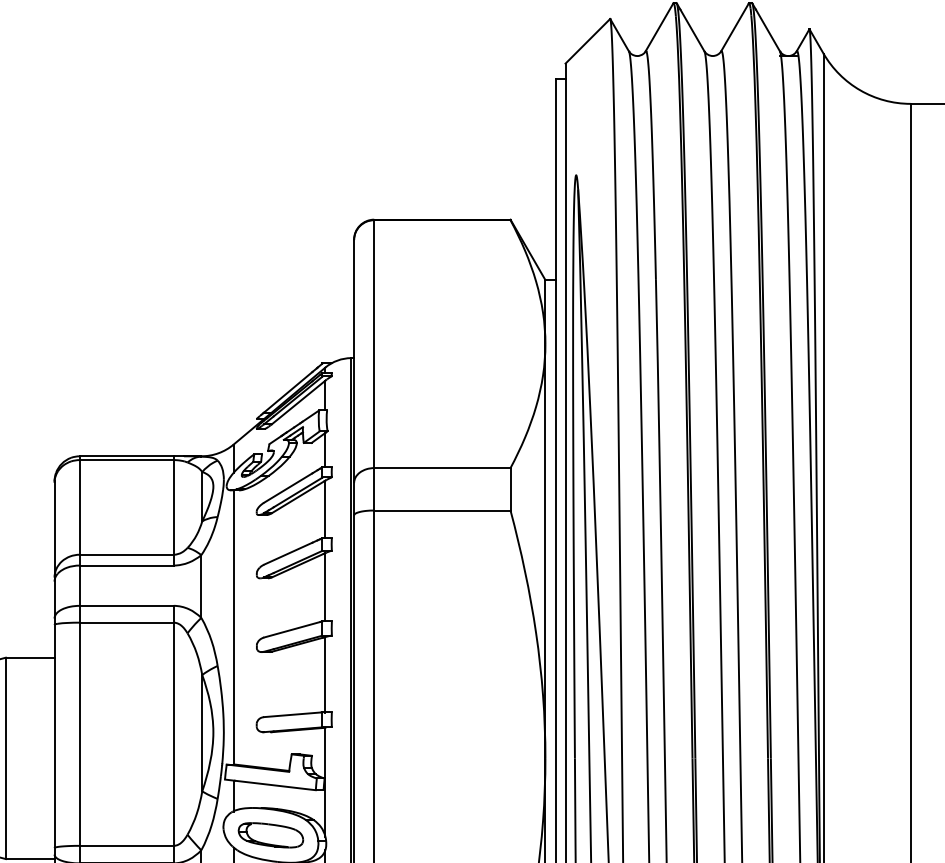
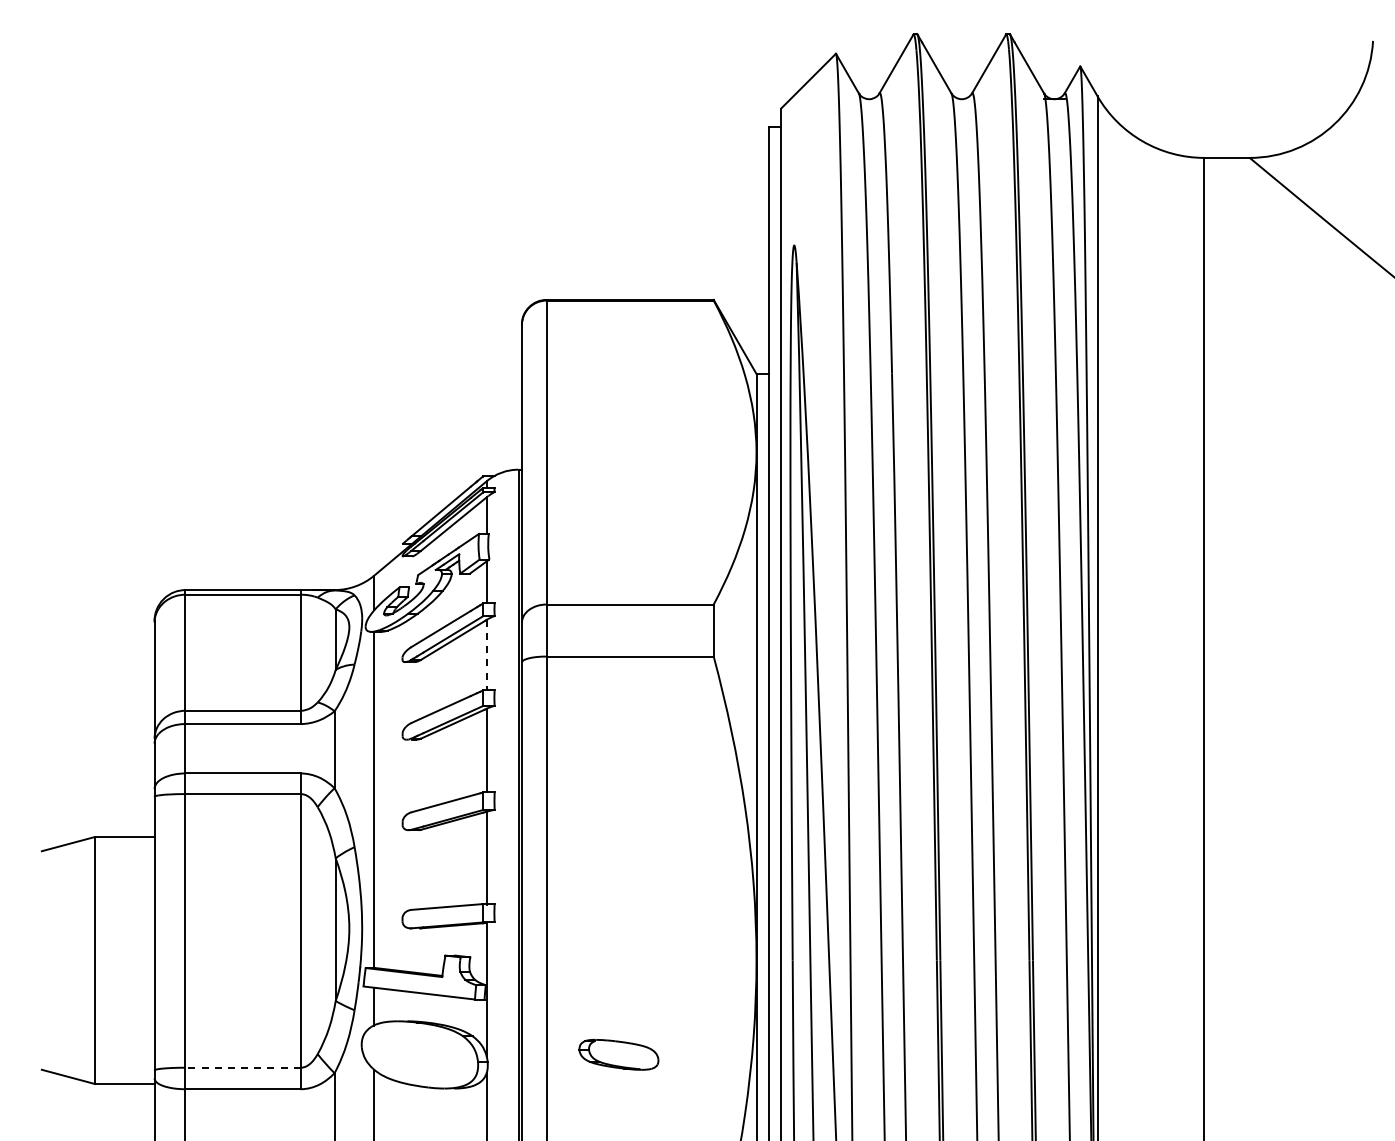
line: (325, 509) -> (486, 655), solid -> dashed
part: (270, 835) -> (618, 1054), moved
line: (127, 845) -> (243, 1067), solid -> dashed

